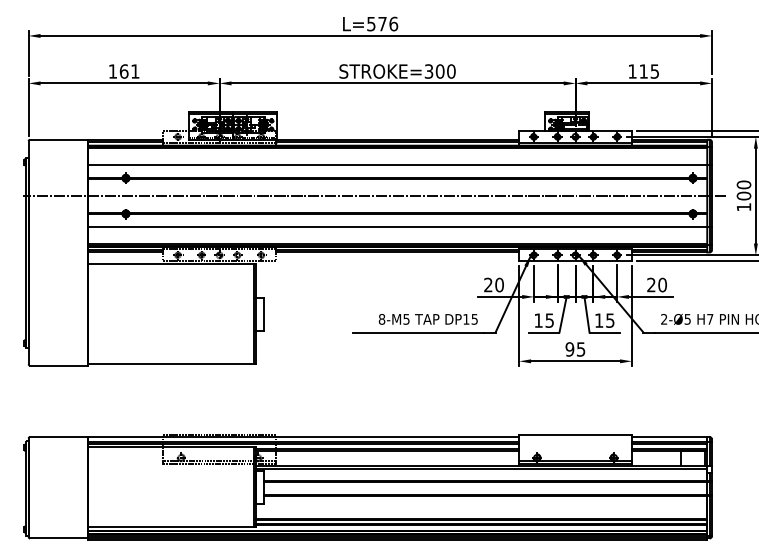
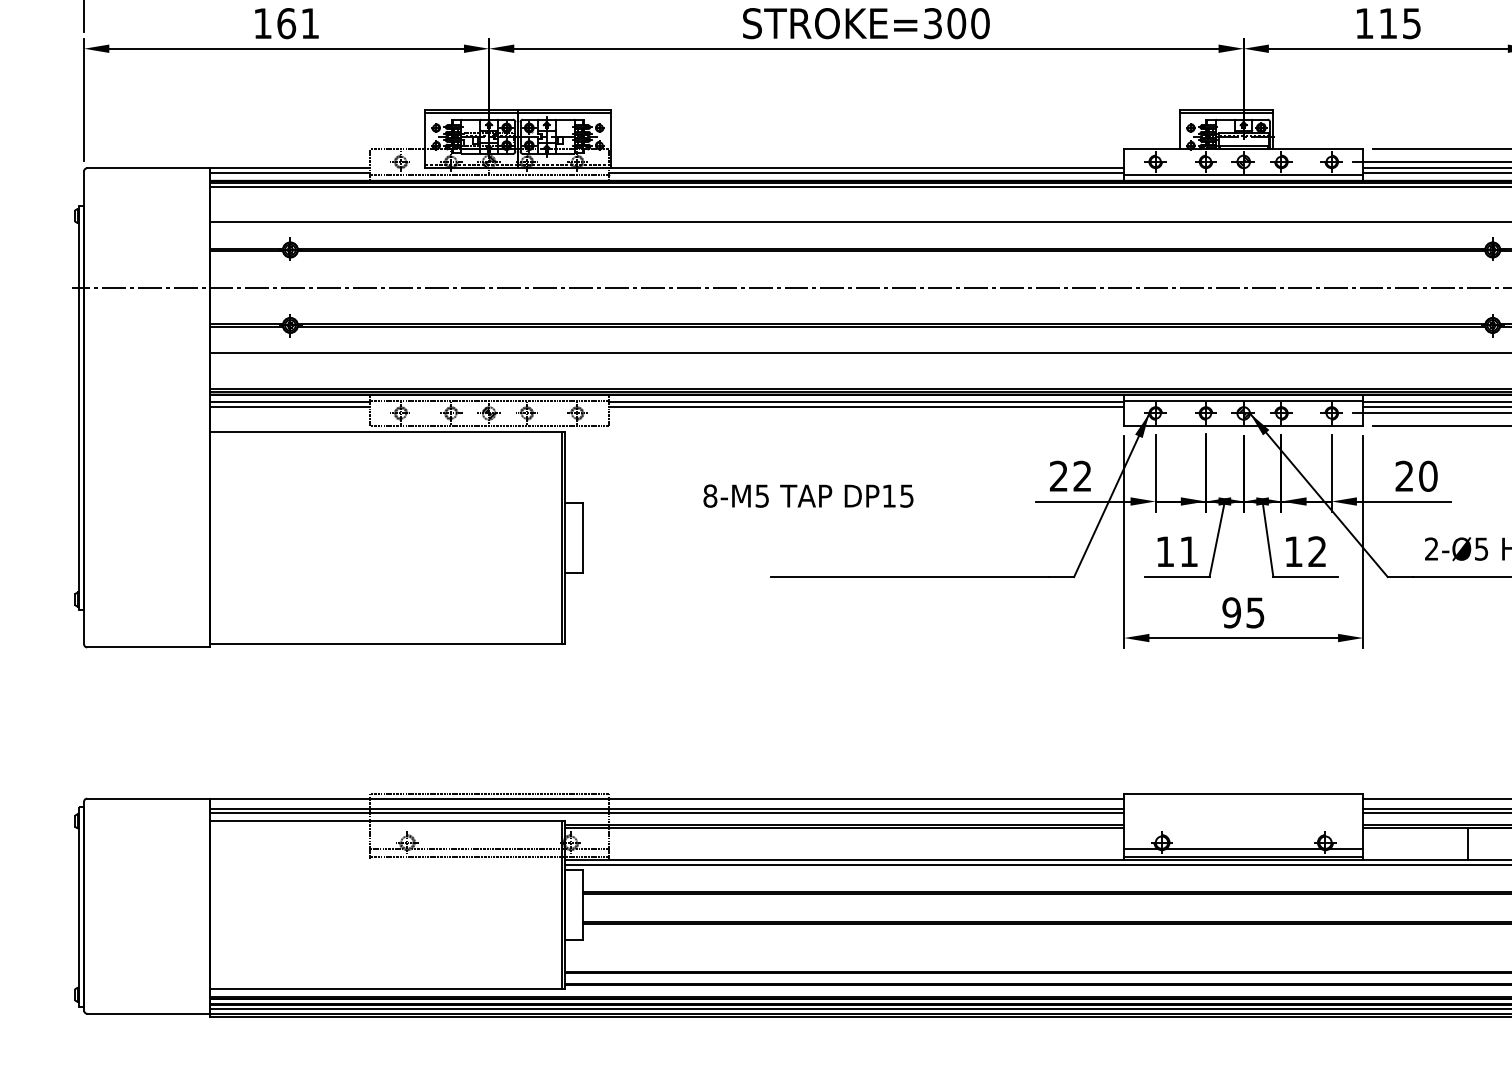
text: (499, 284) -> (1082, 475), 20 -> 22
text: (427, 319) -> (806, 496), moved
text: (549, 320) -> (1188, 551), 15 -> 11
text: (610, 320) -> (1317, 551), 15 -> 12

